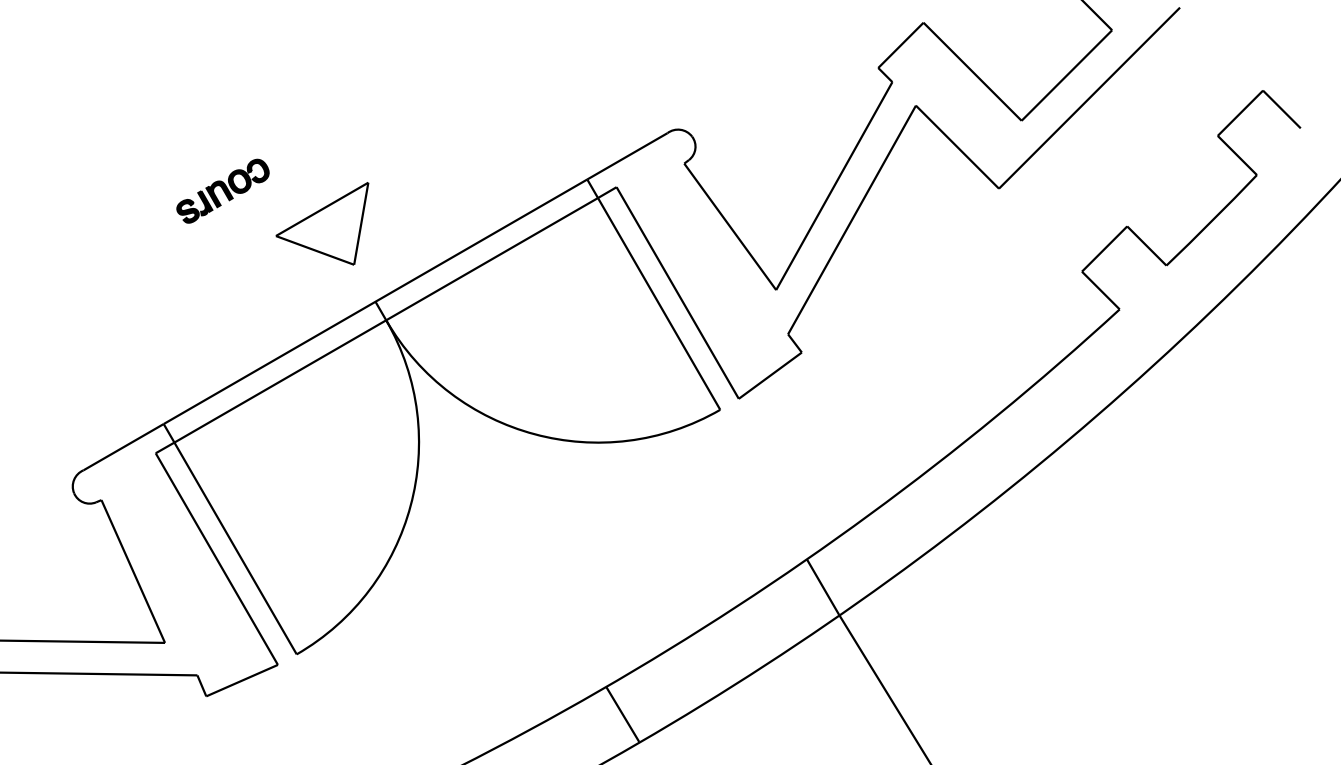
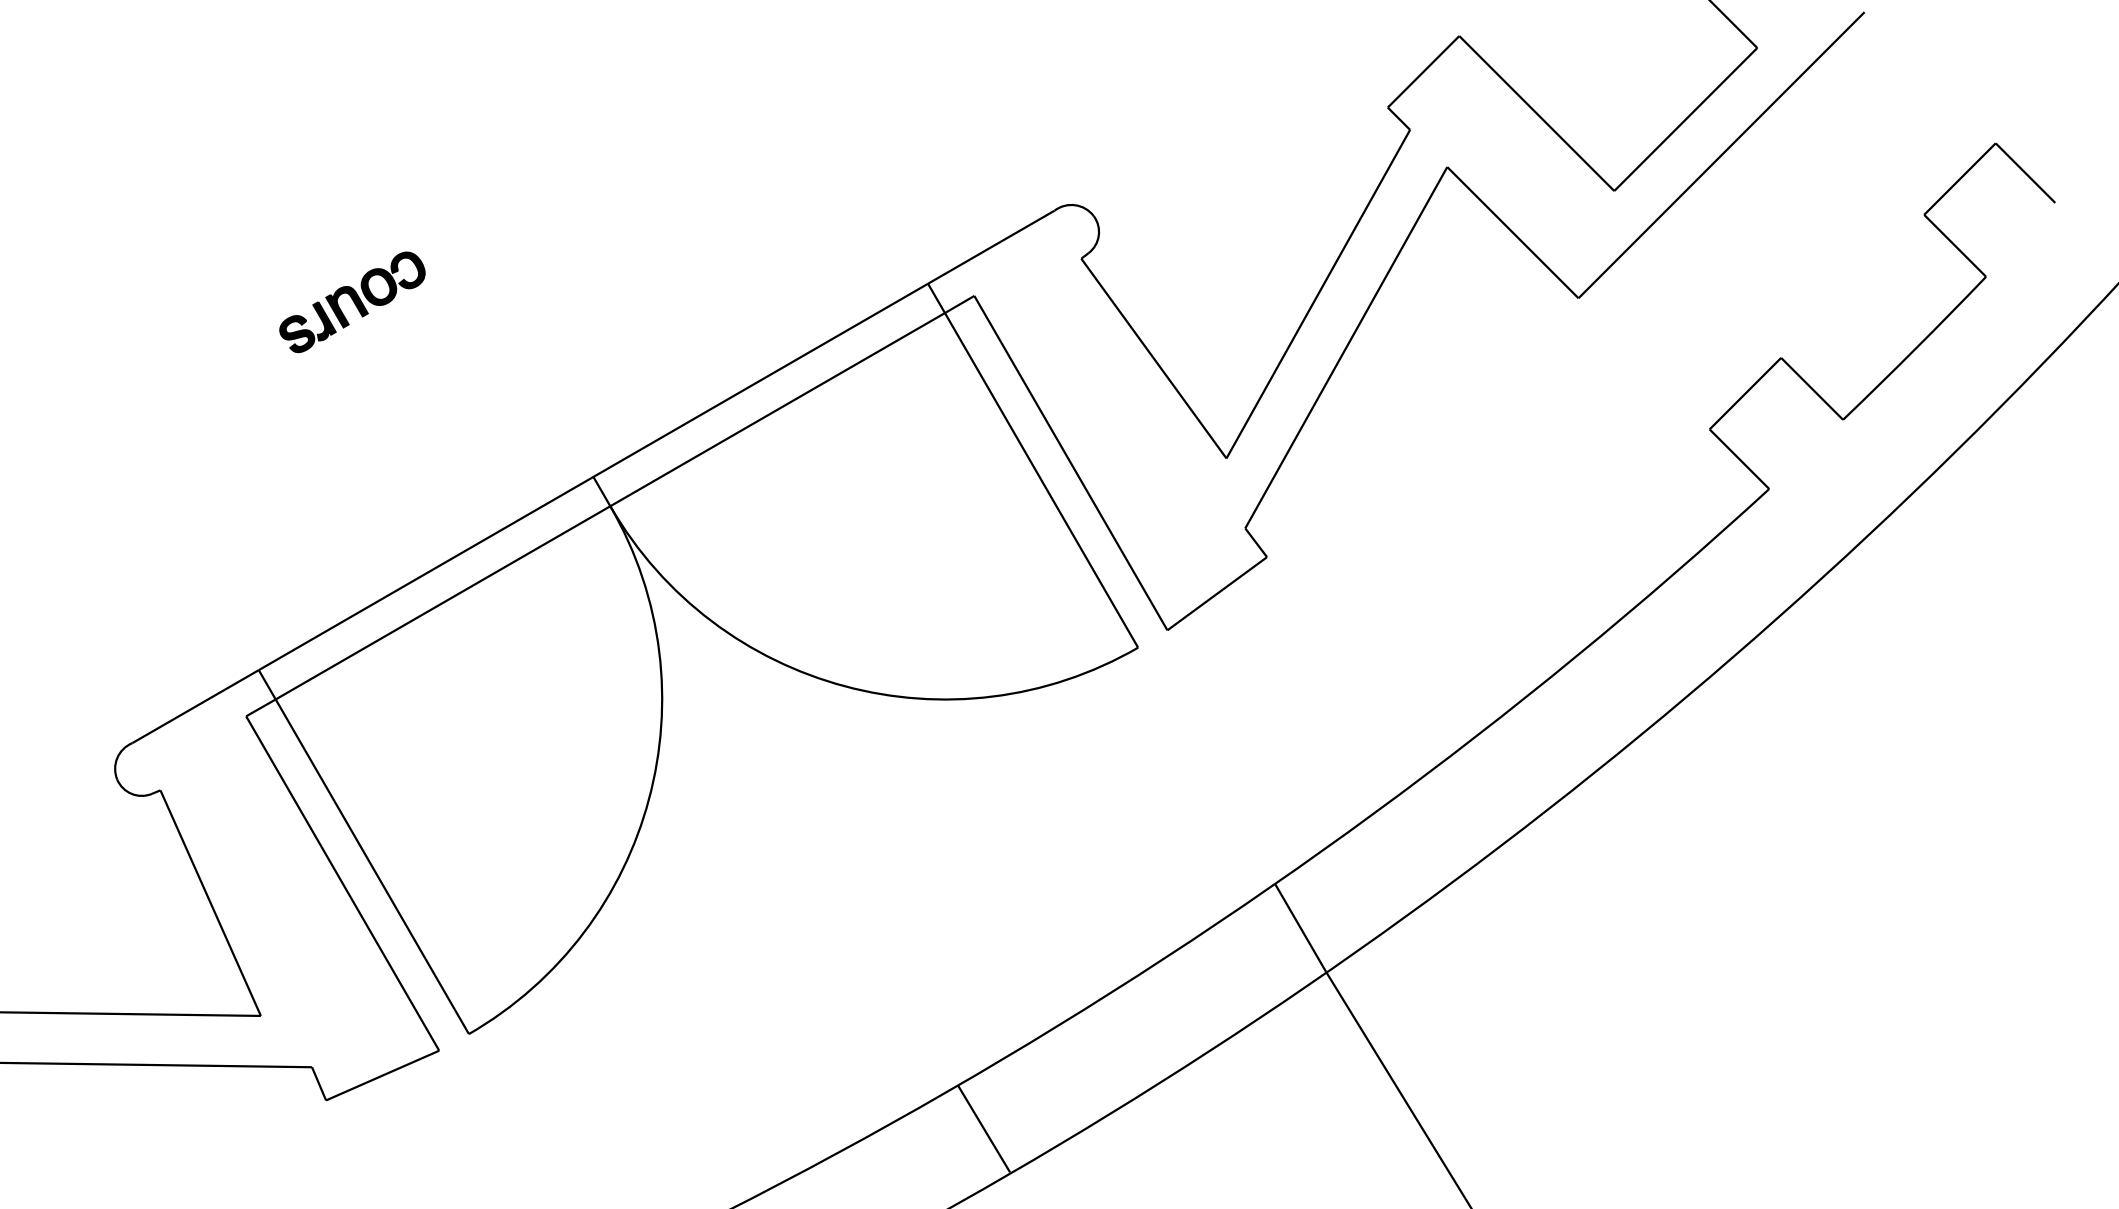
part: (322, 223) -> (509, 353), removed

